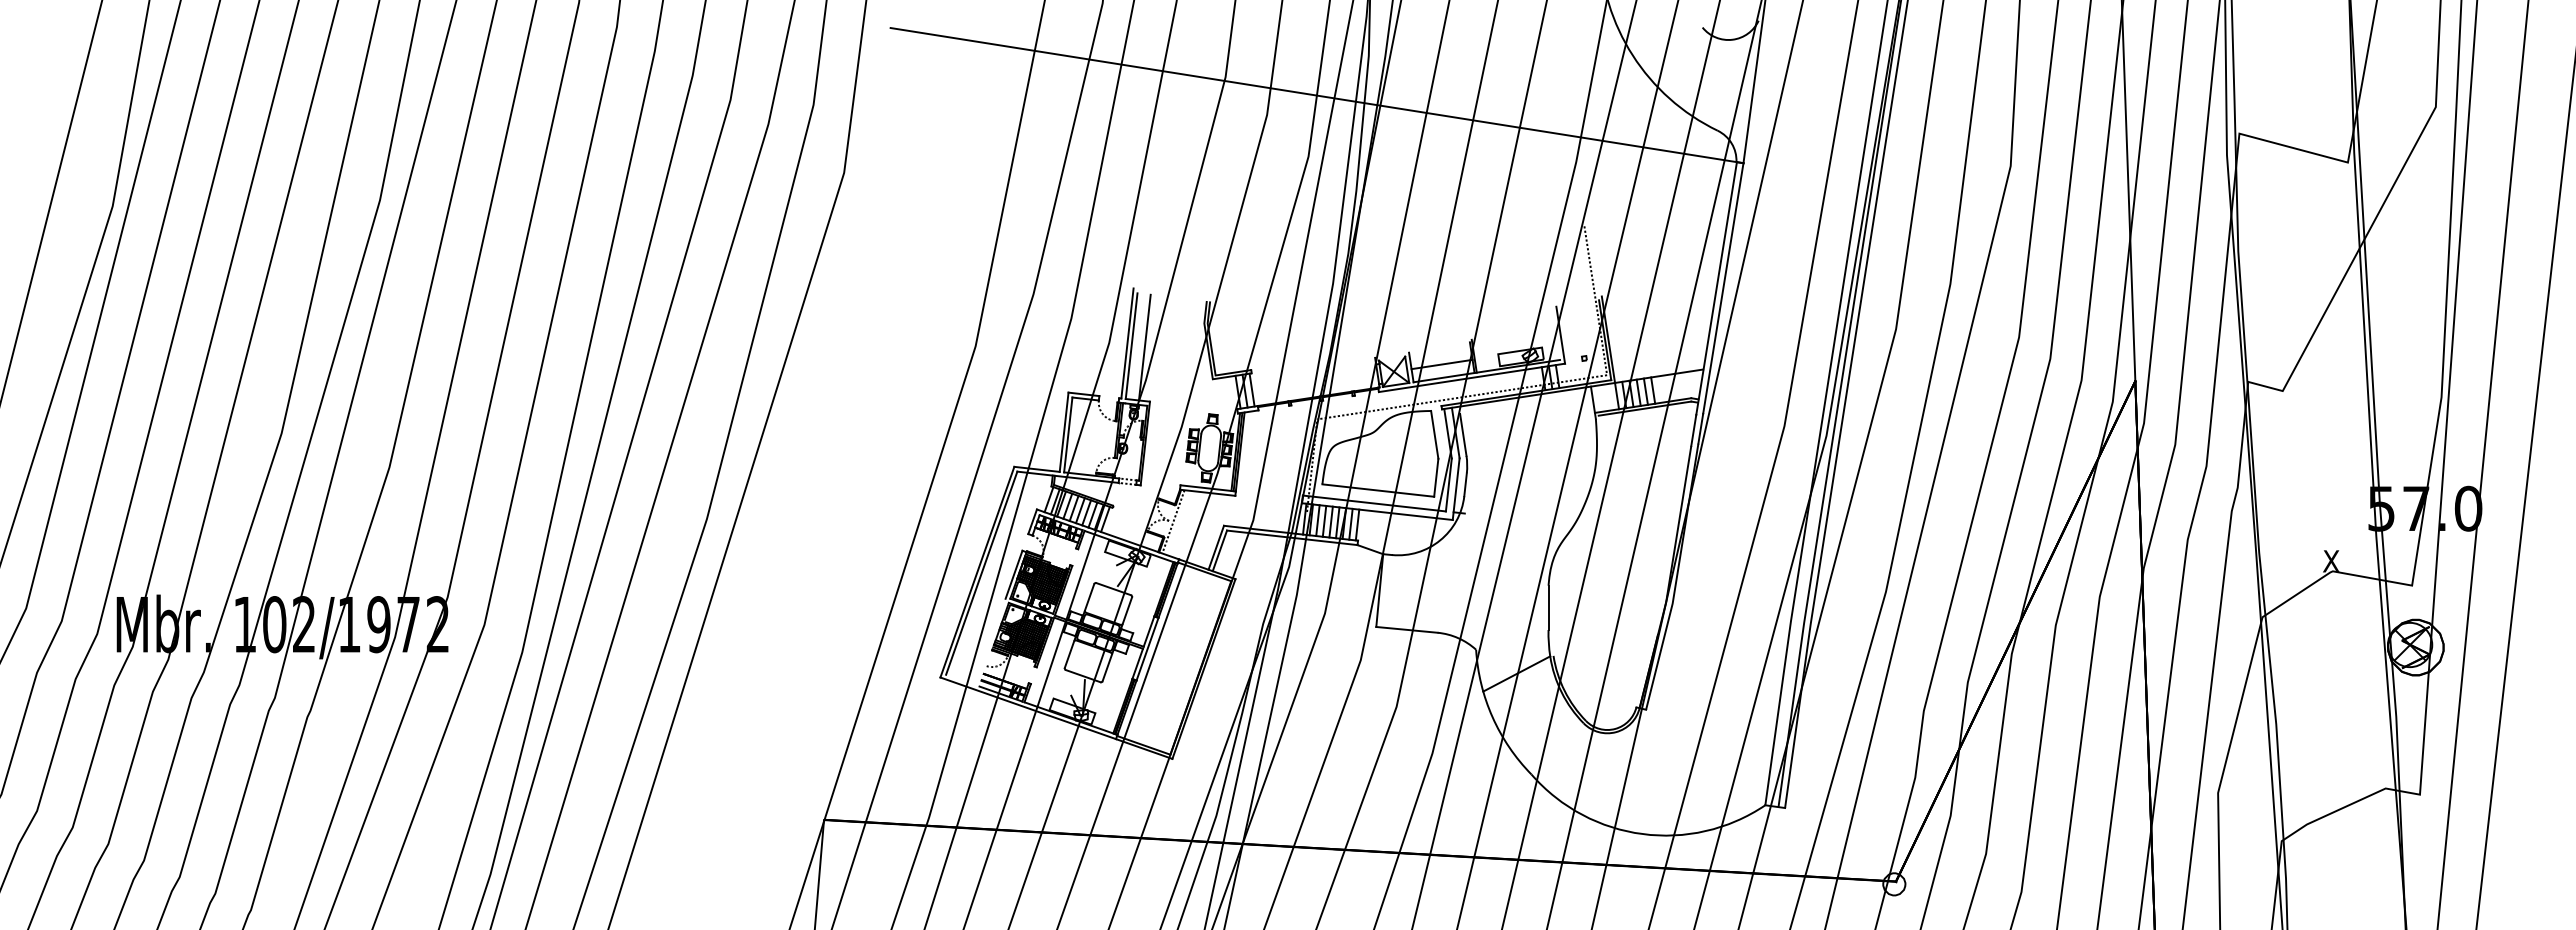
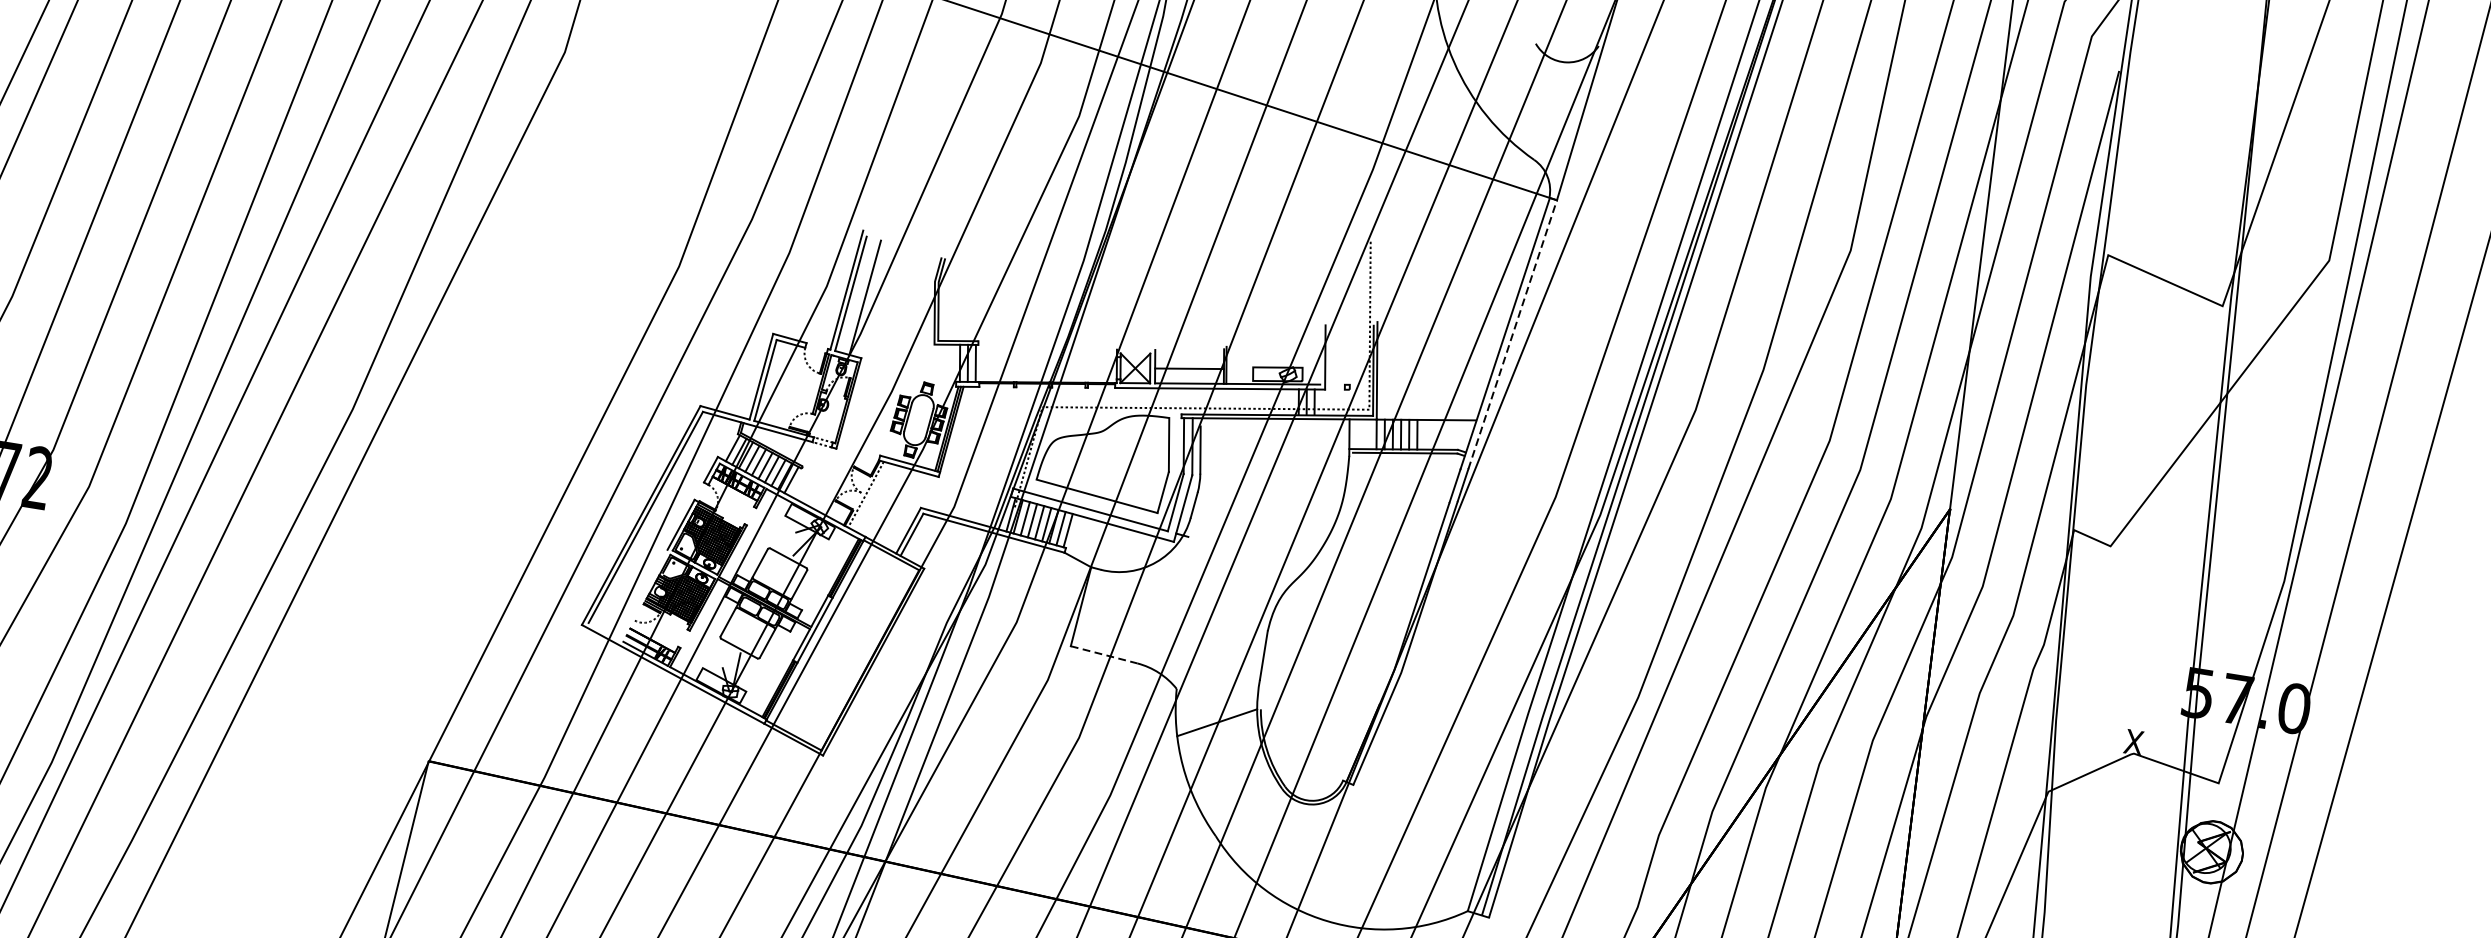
line: (1723, 288) -> (1512, 334), solid -> dashed
line: (1406, 629) -> (1103, 654), solid -> dashed

